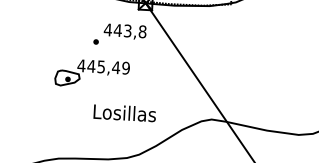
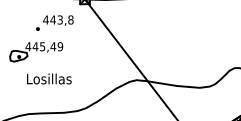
text: (119, 34) -> (54, 22), moved
part: (92, 74) -> (36, 52), moved
text: (125, 112) -> (49, 78), moved

